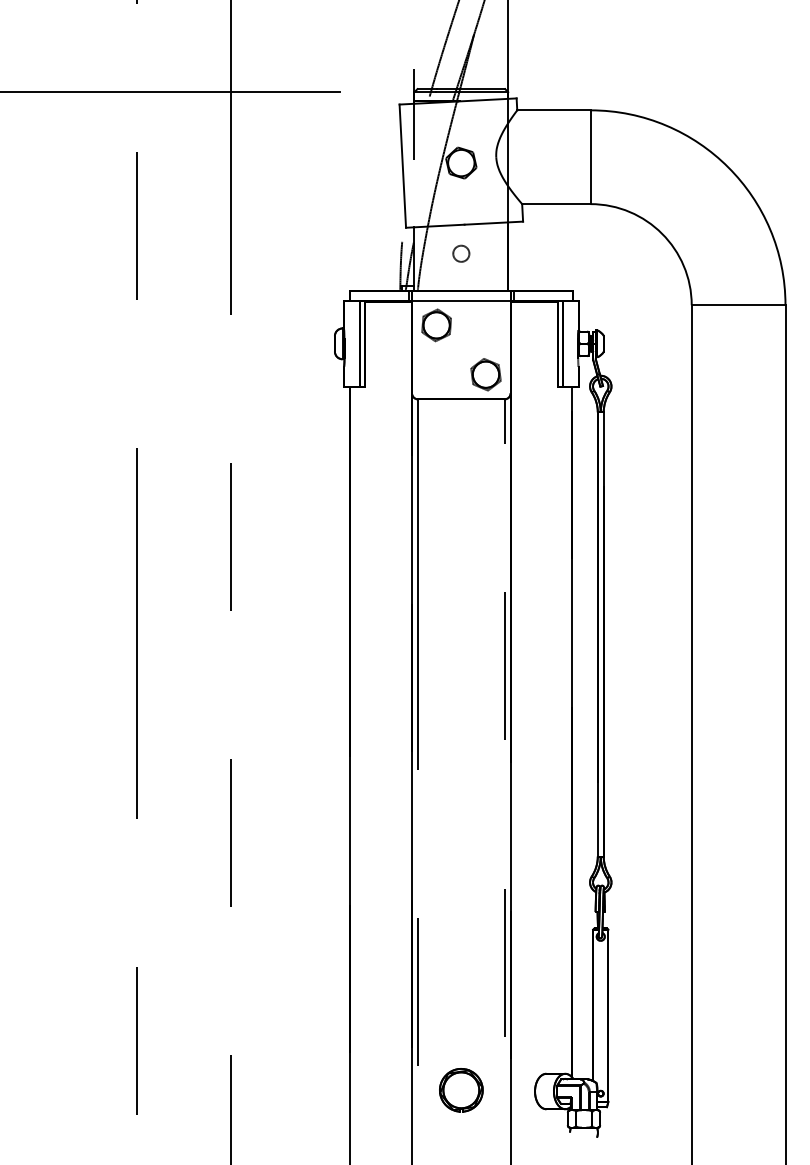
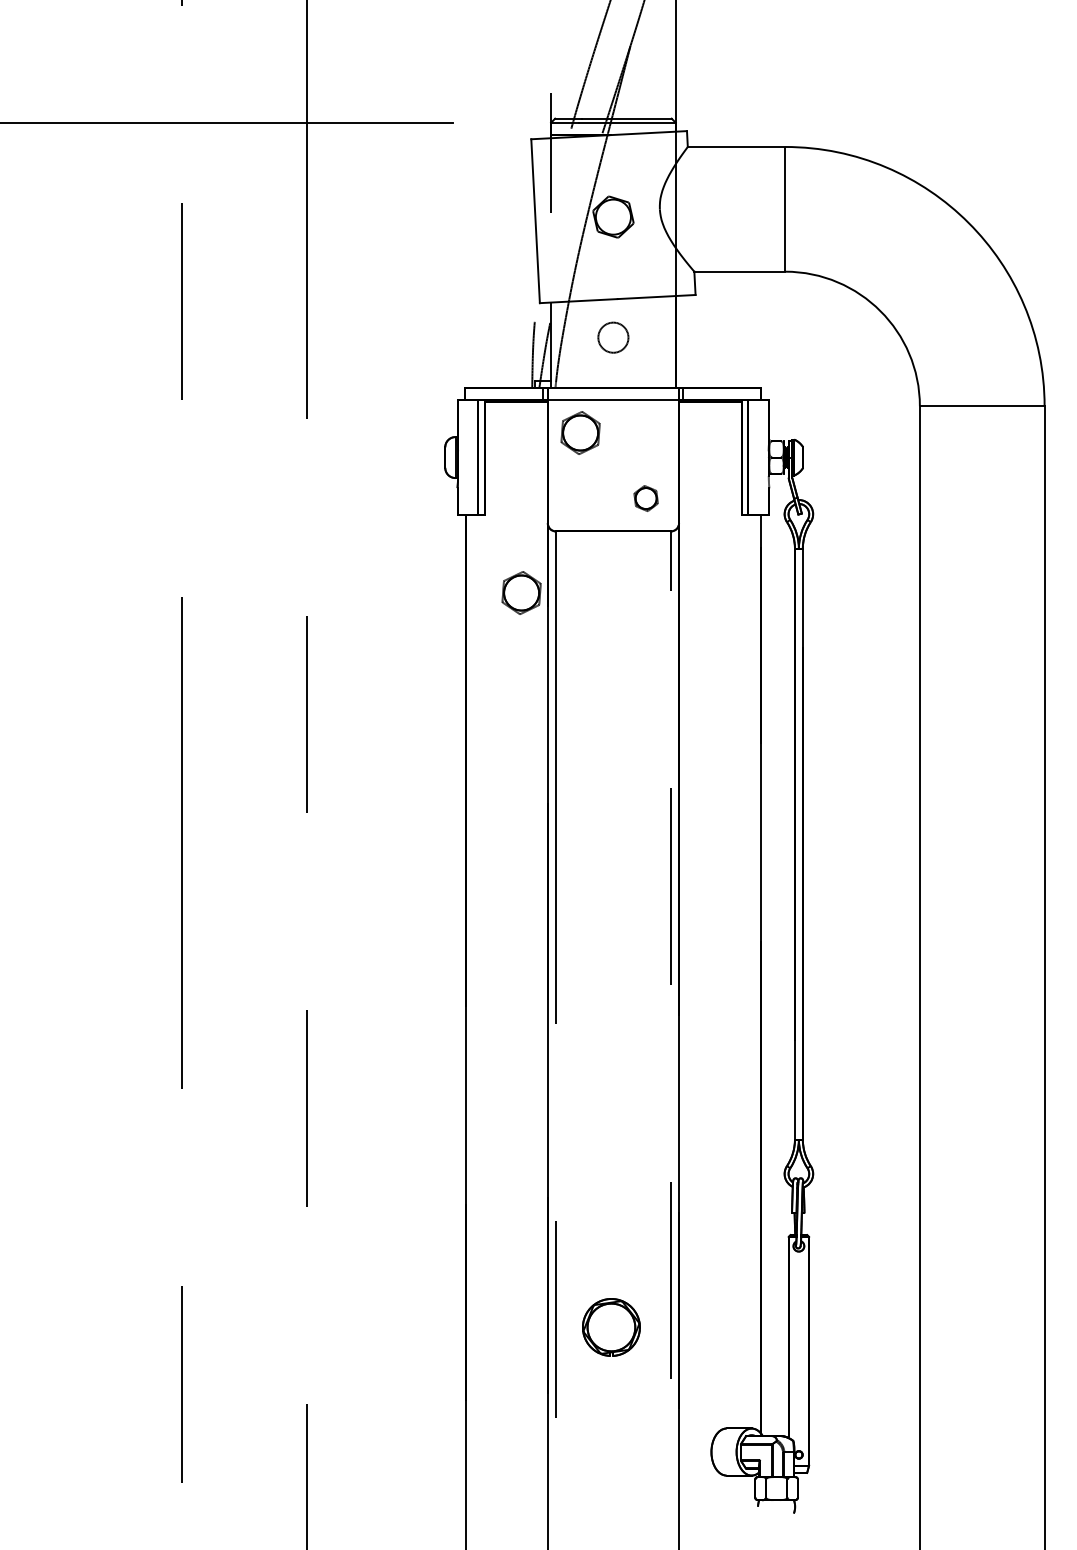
circle: (461, 253) -> (613, 337), size x1.4
part: (485, 374) -> (645, 498), size x0.6
part: (392, 445) -> (521, 592), added
part: (461, 1090) -> (611, 1327), moved

